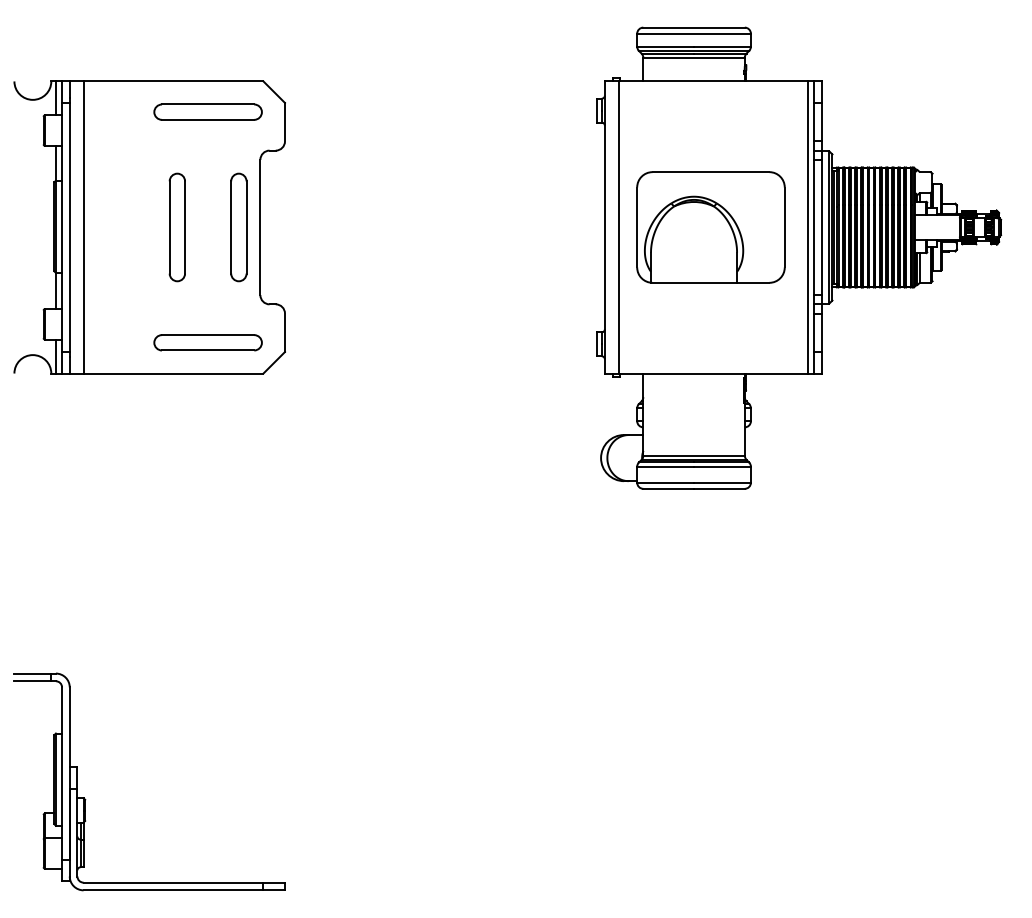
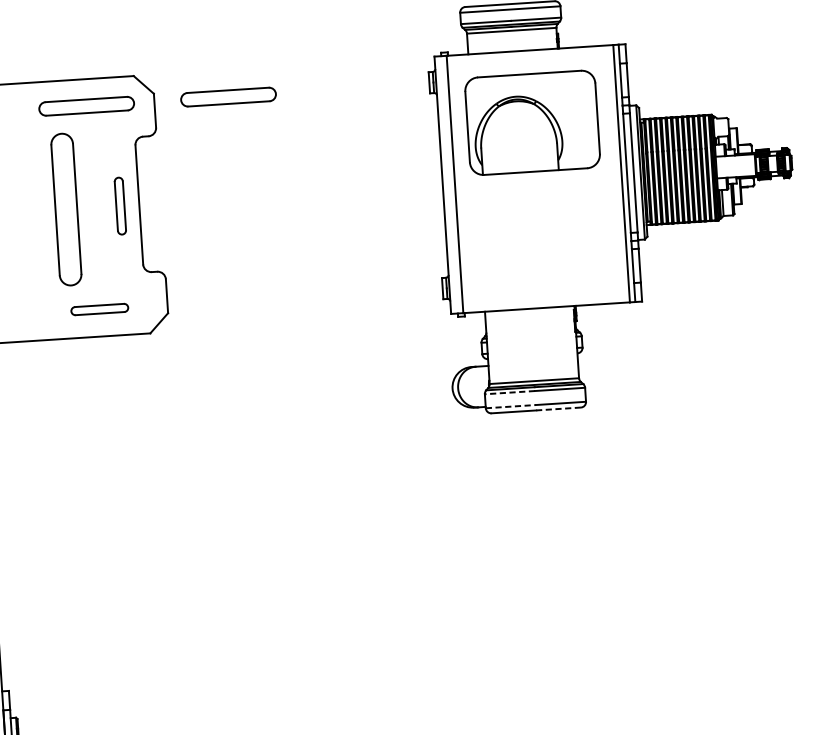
part: (368, 111) -> (227, 96), added
part: (176, 227) -> (65, 209), size x1.6
part: (238, 227) -> (120, 206), size x0.6
part: (710, 227) -> (532, 122), moved
part: (207, 342) -> (99, 309), size x0.6
line: (665, 466) -> (509, 392), solid -> dashed
line: (666, 482) -> (511, 406), solid -> dashed
line: (718, 488) -> (557, 408), solid -> dashed

